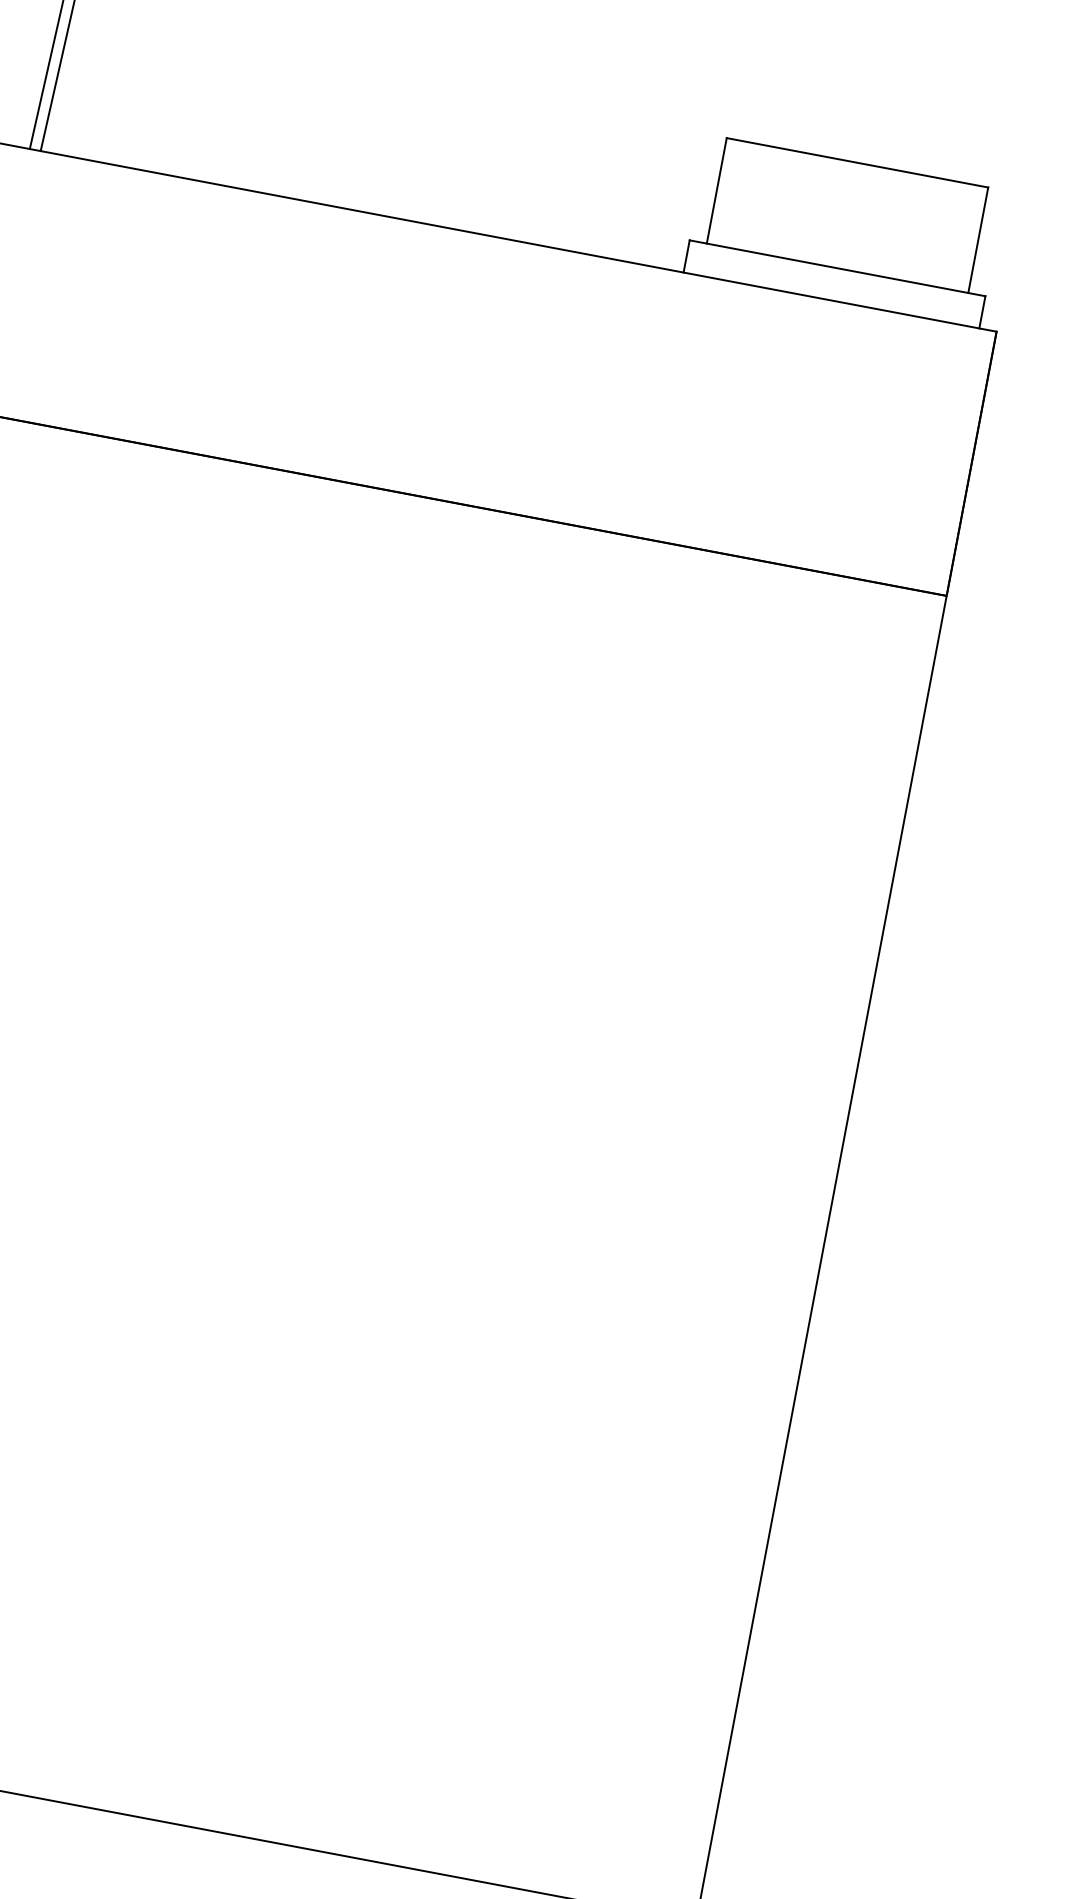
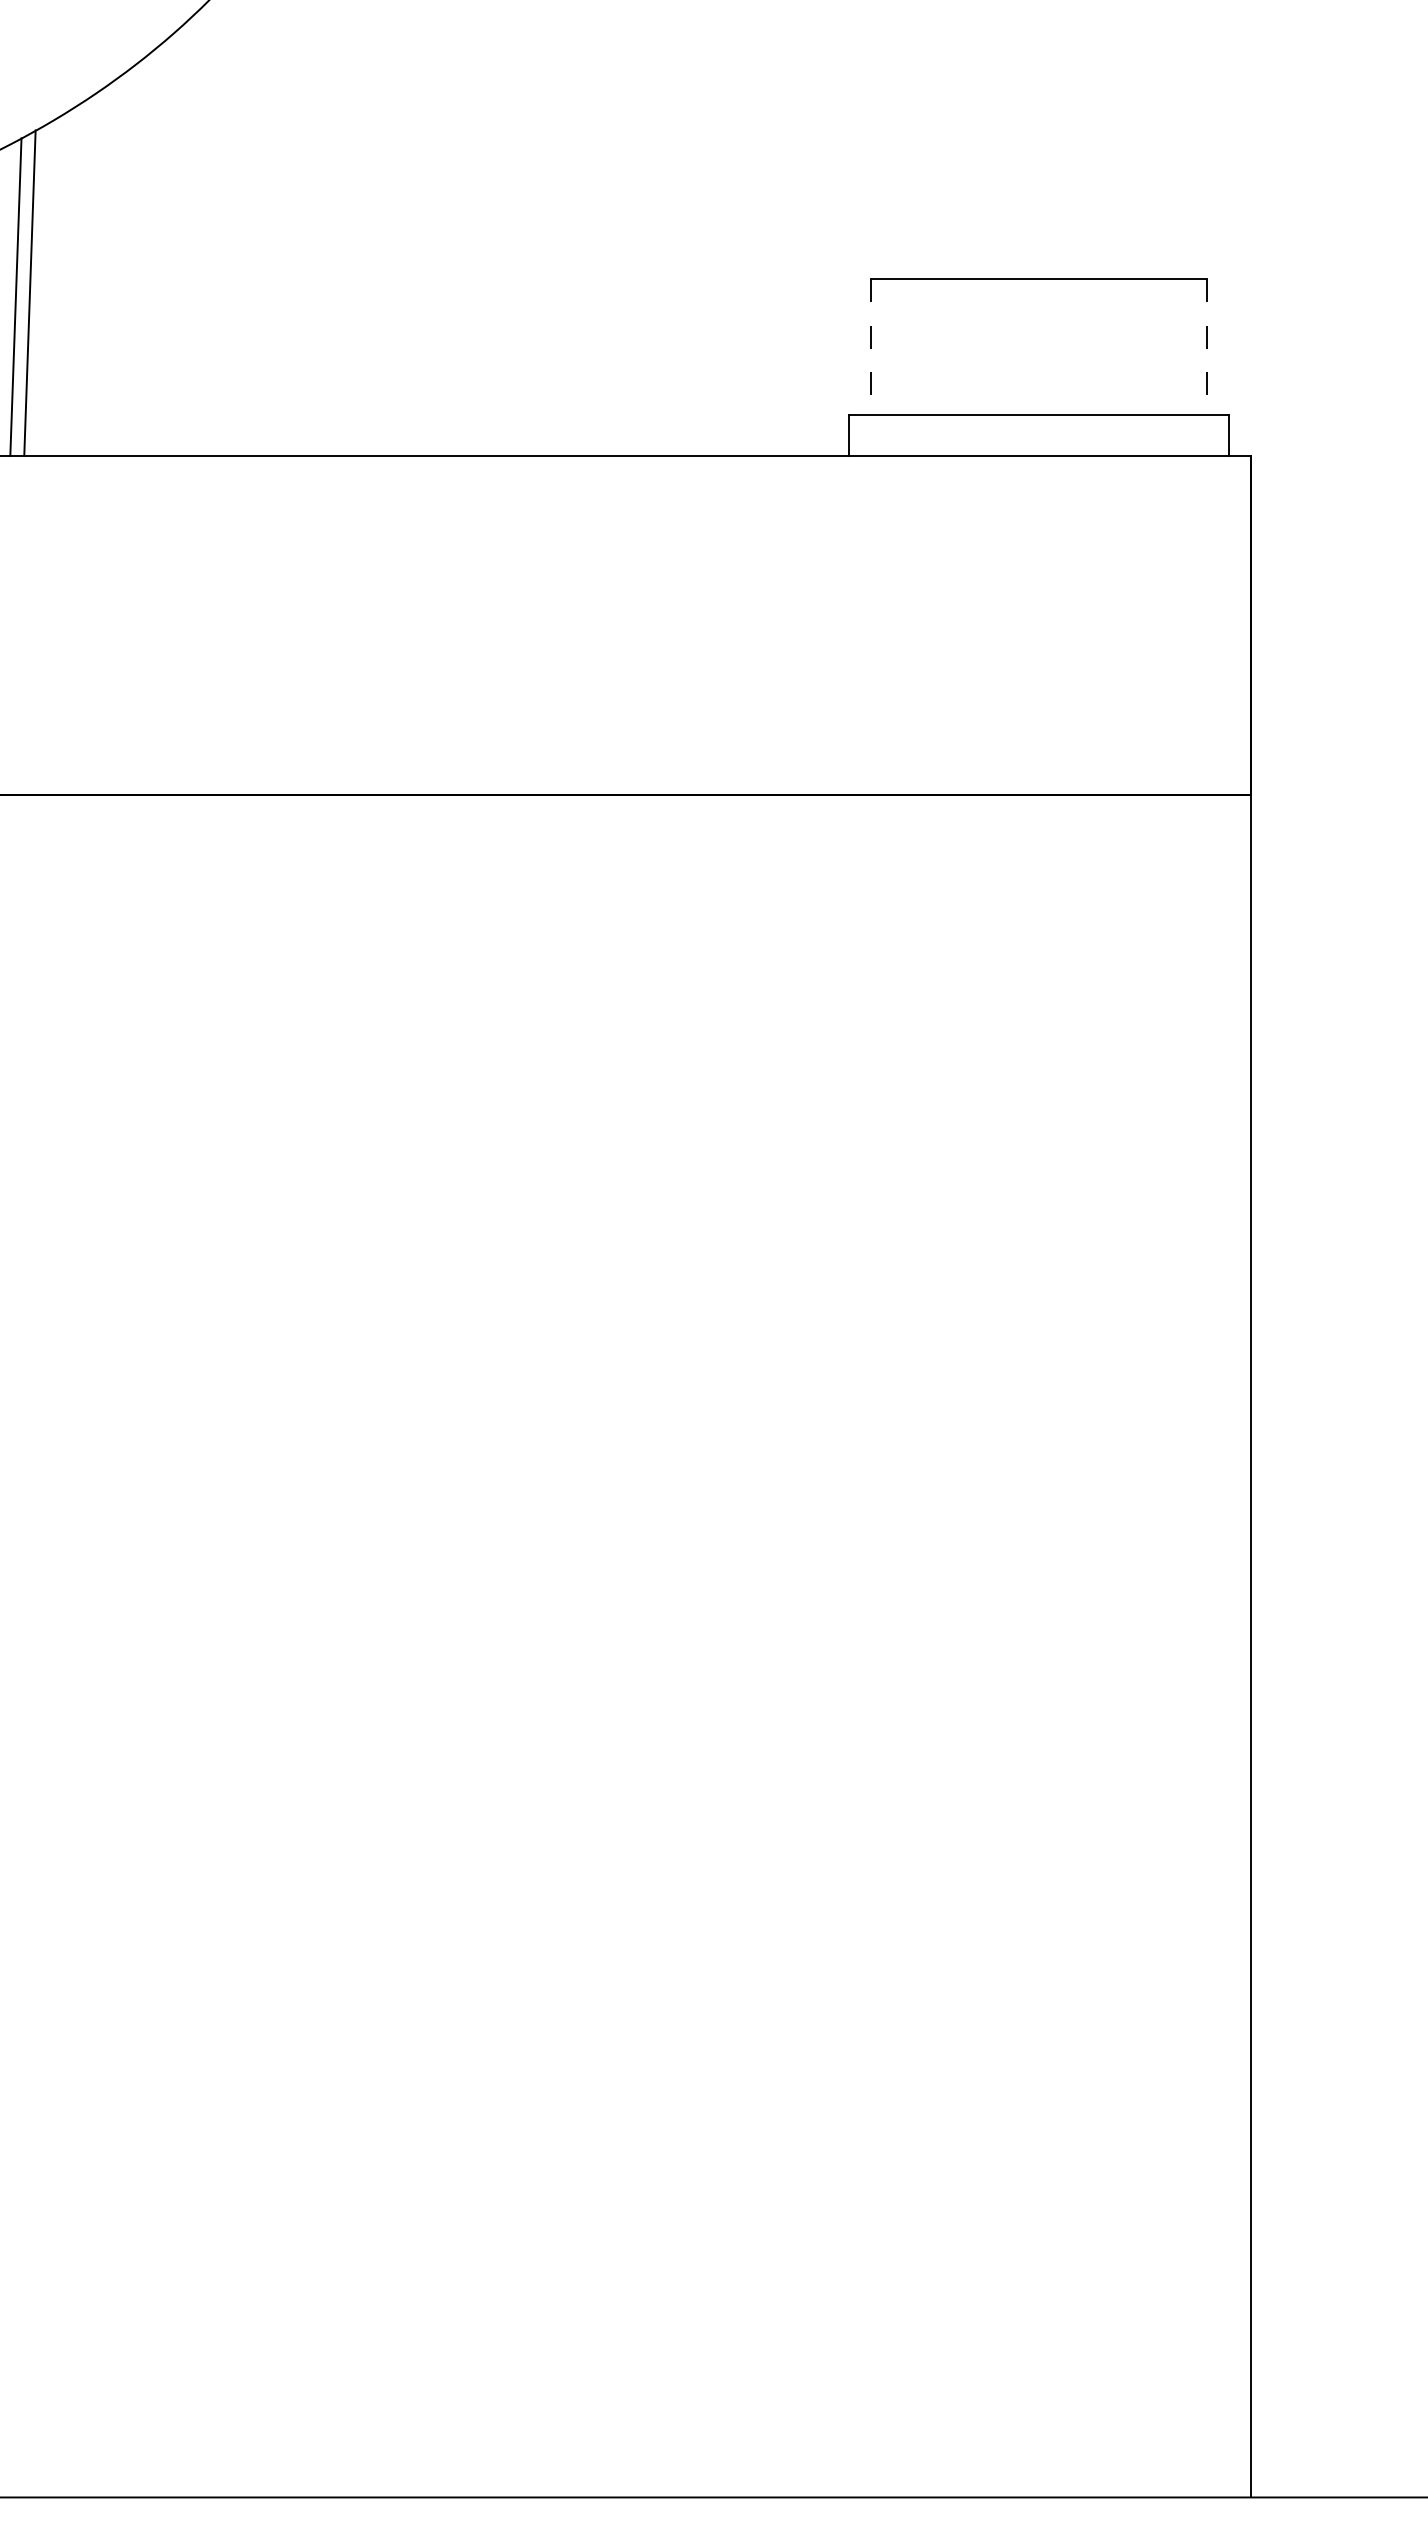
line: (716, 190) -> (871, 346), solid -> dashed
line: (978, 239) -> (1206, 346), solid -> dashed

